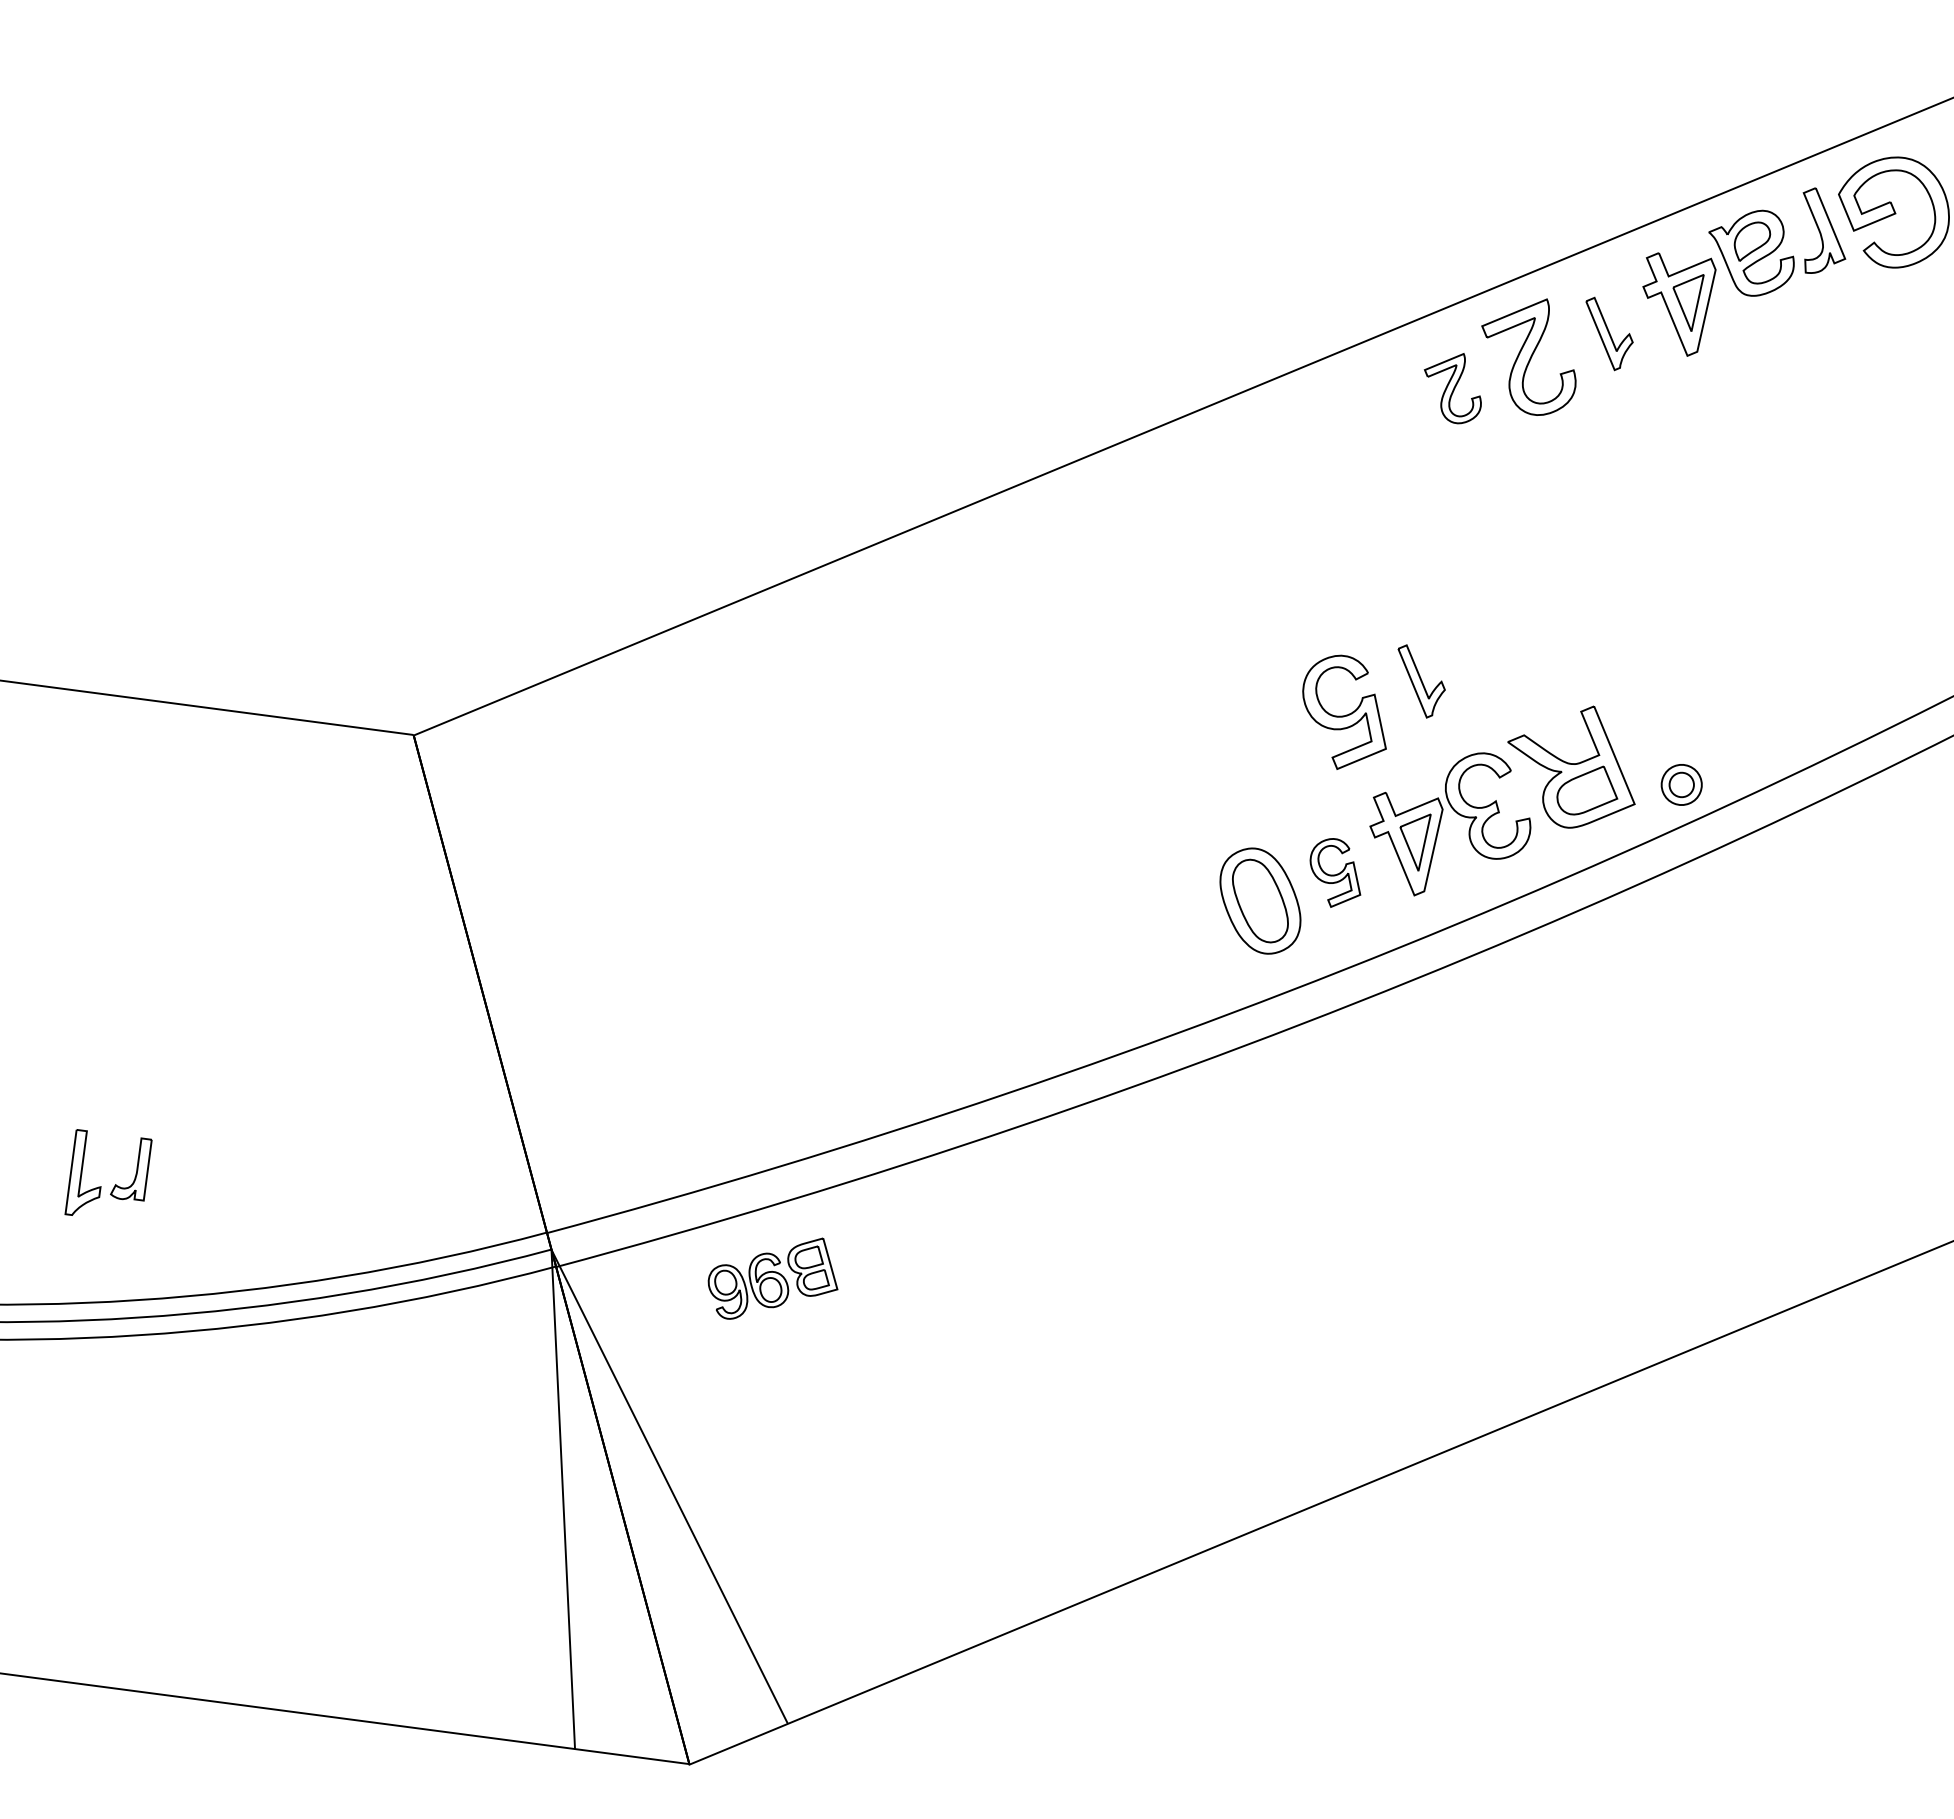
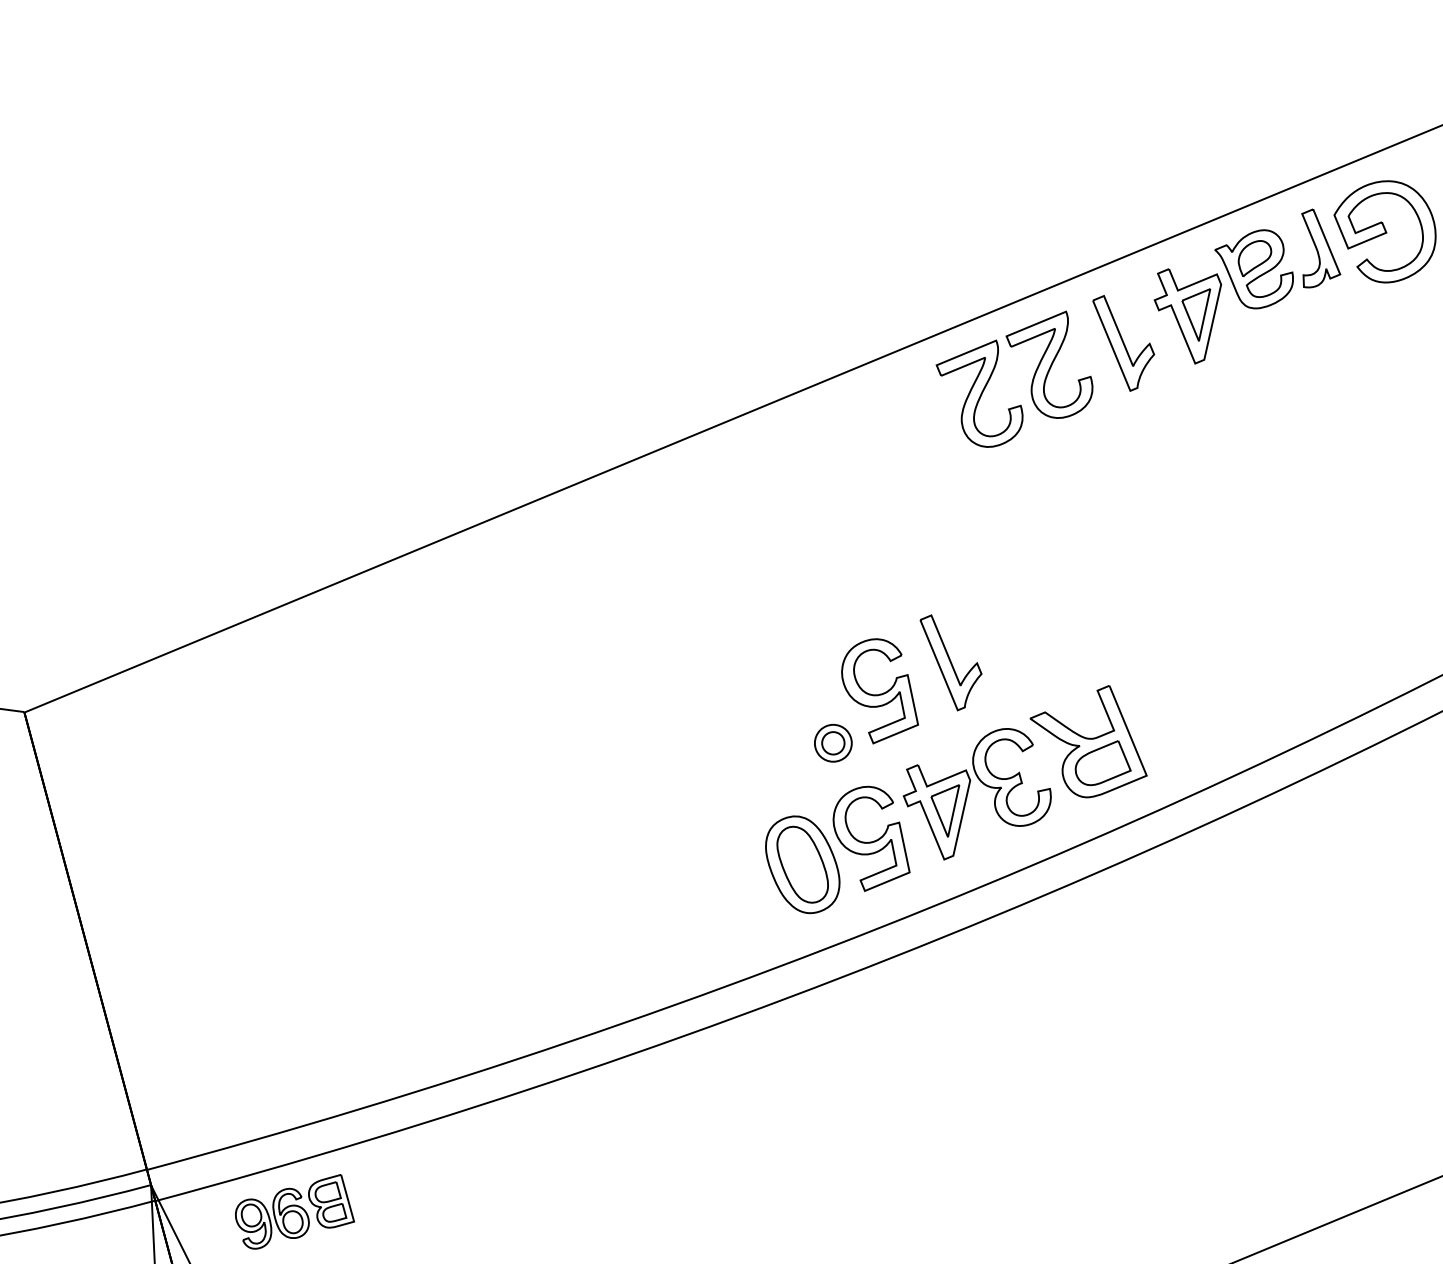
part: (1609, 333) -> (1123, 343), size x1.43
part: (1452, 388) -> (979, 393), size x1.67
part: (1421, 681) -> (950, 662), size x1.43
part: (1681, 784) -> (833, 742), moved
part: (1335, 872) -> (871, 838), size x1.67
part: (772, 1278) -> (294, 1211), moved

